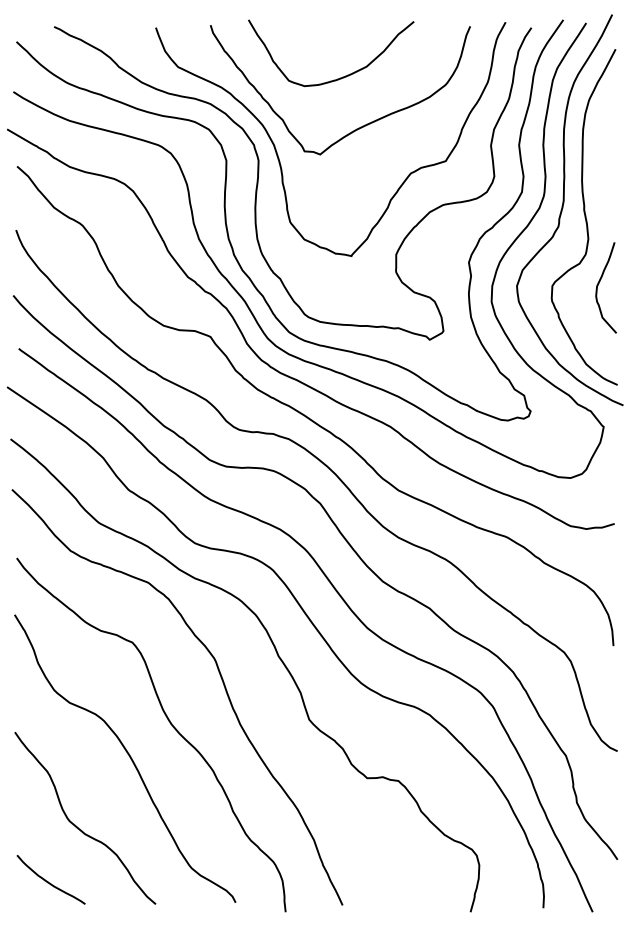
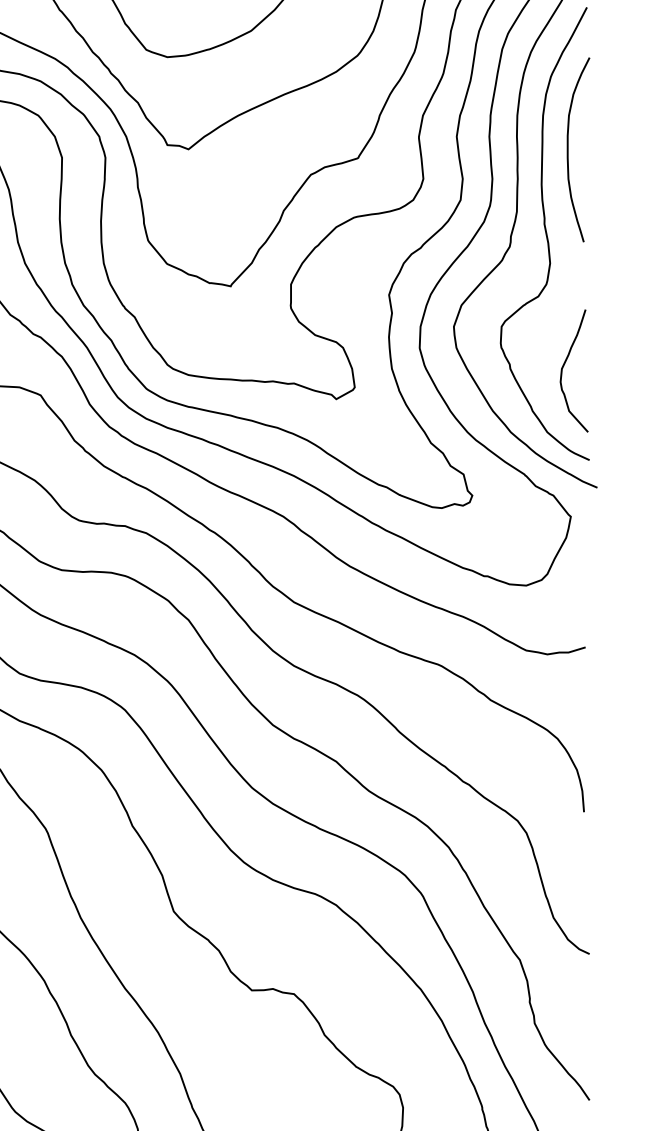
curve: (602, 154) -> (569, 149), added
curve: (599, 283) -> (565, 365), moved

